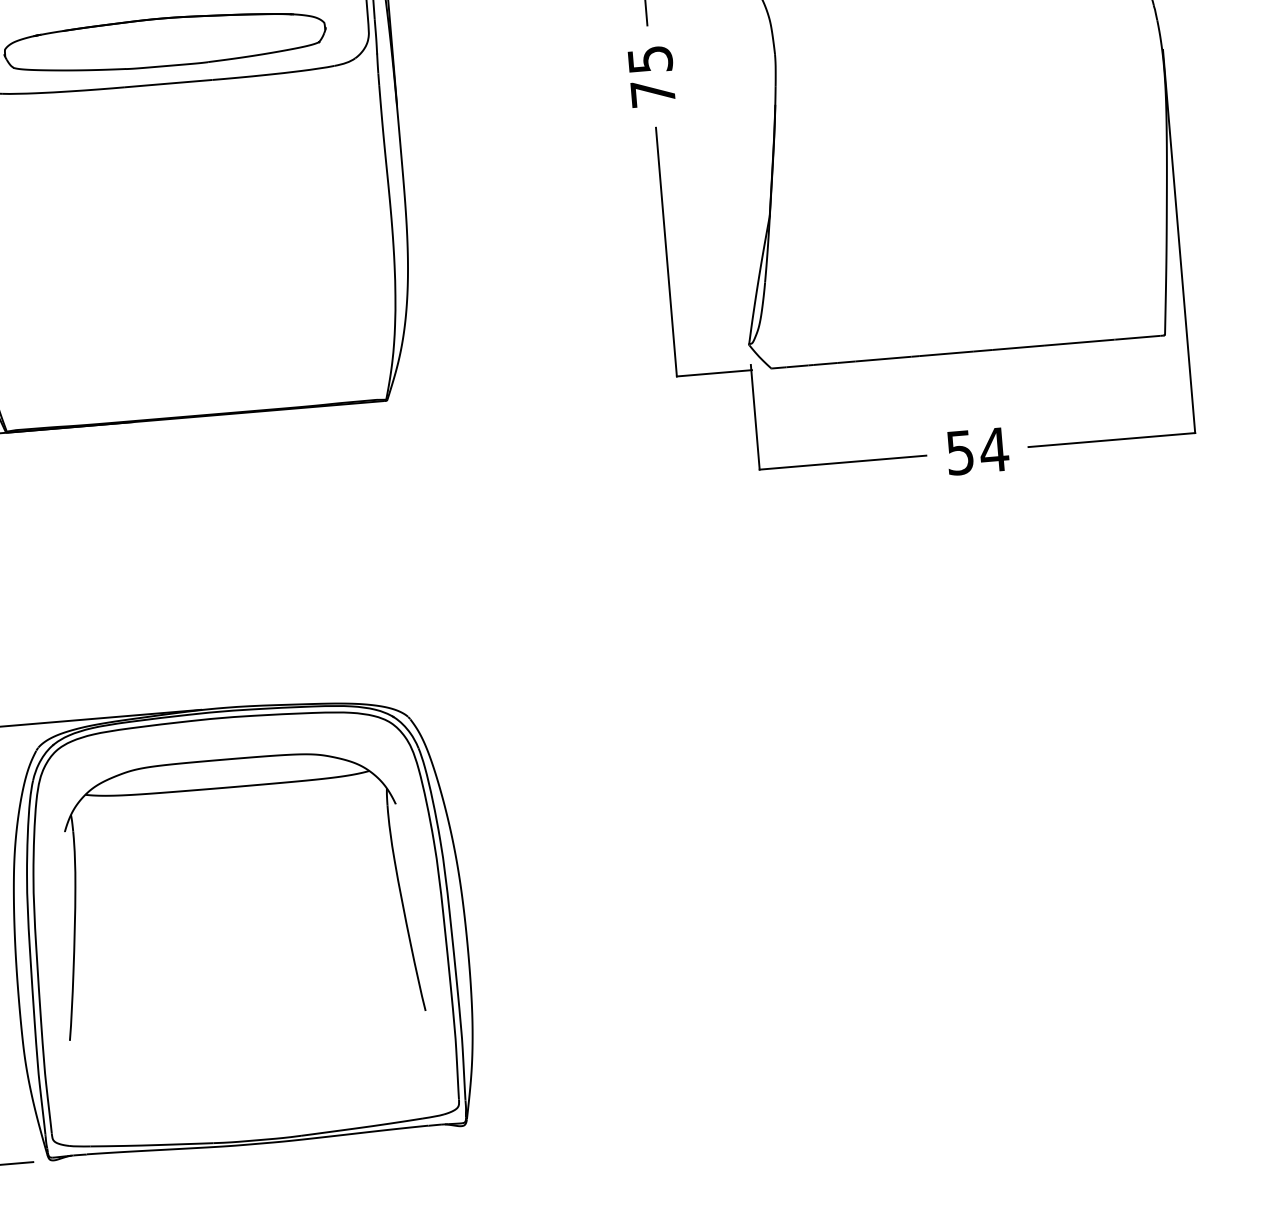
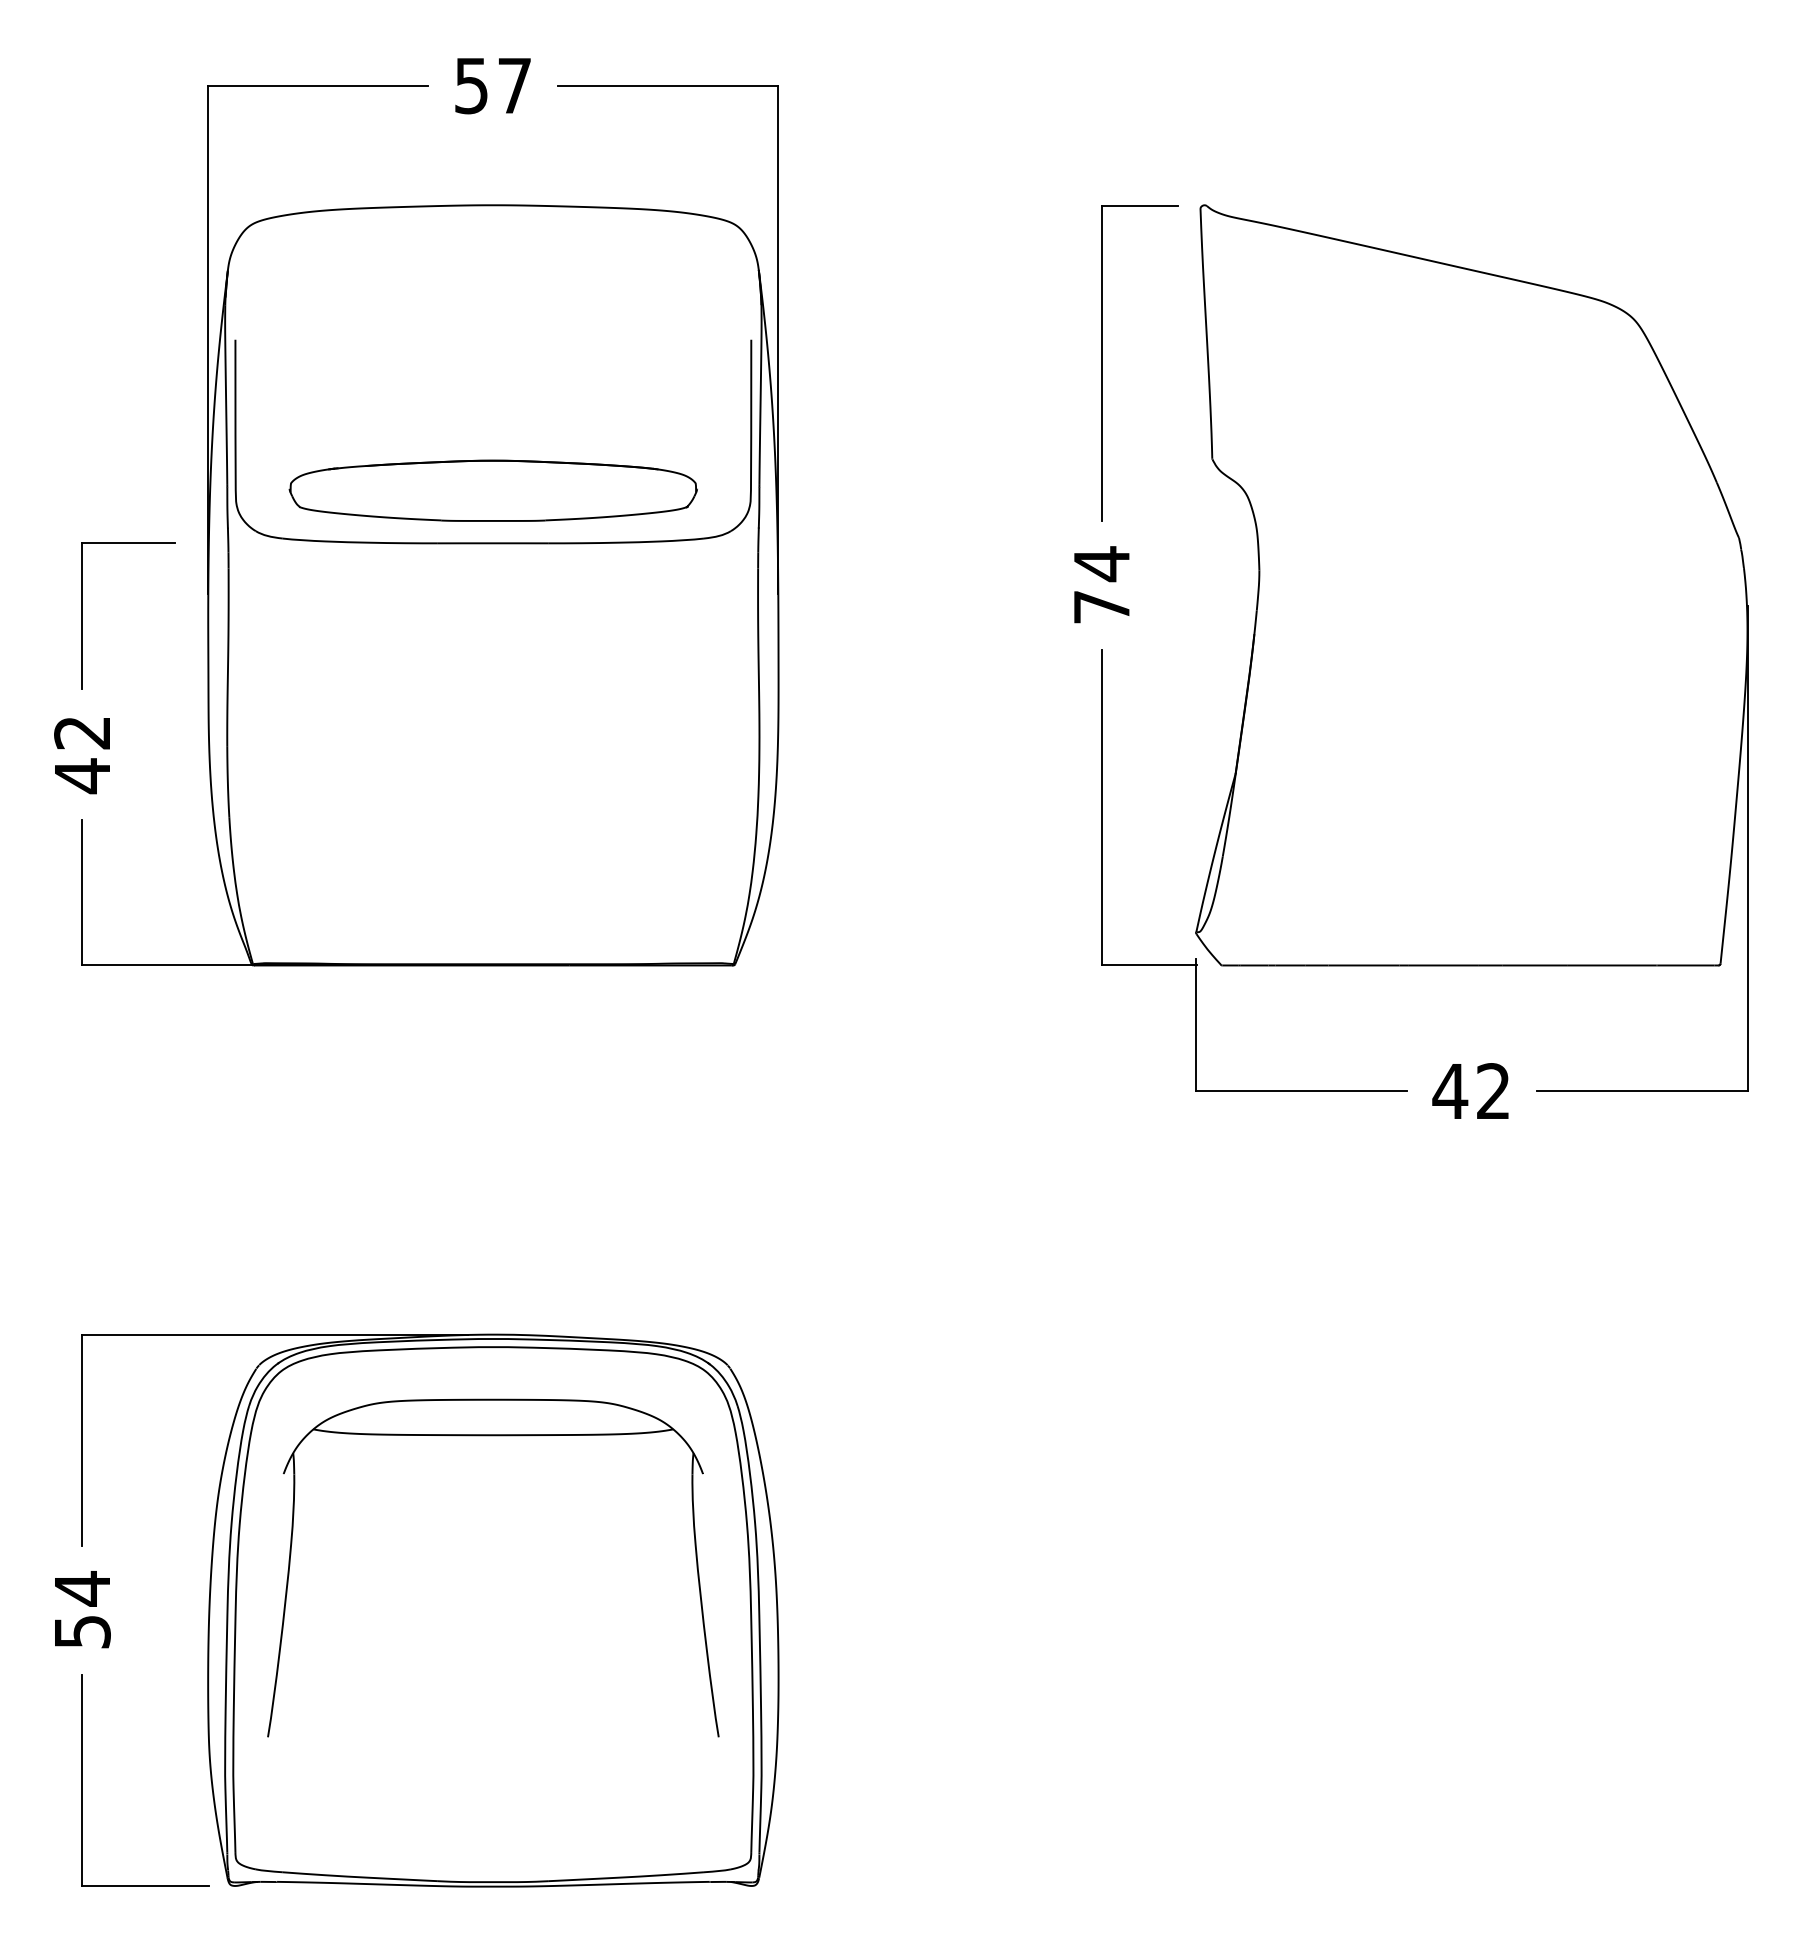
text: (650, 59) -> (1102, 564), 75 -> 74
text: (976, 451) -> (1471, 1091), 54 -> 42

